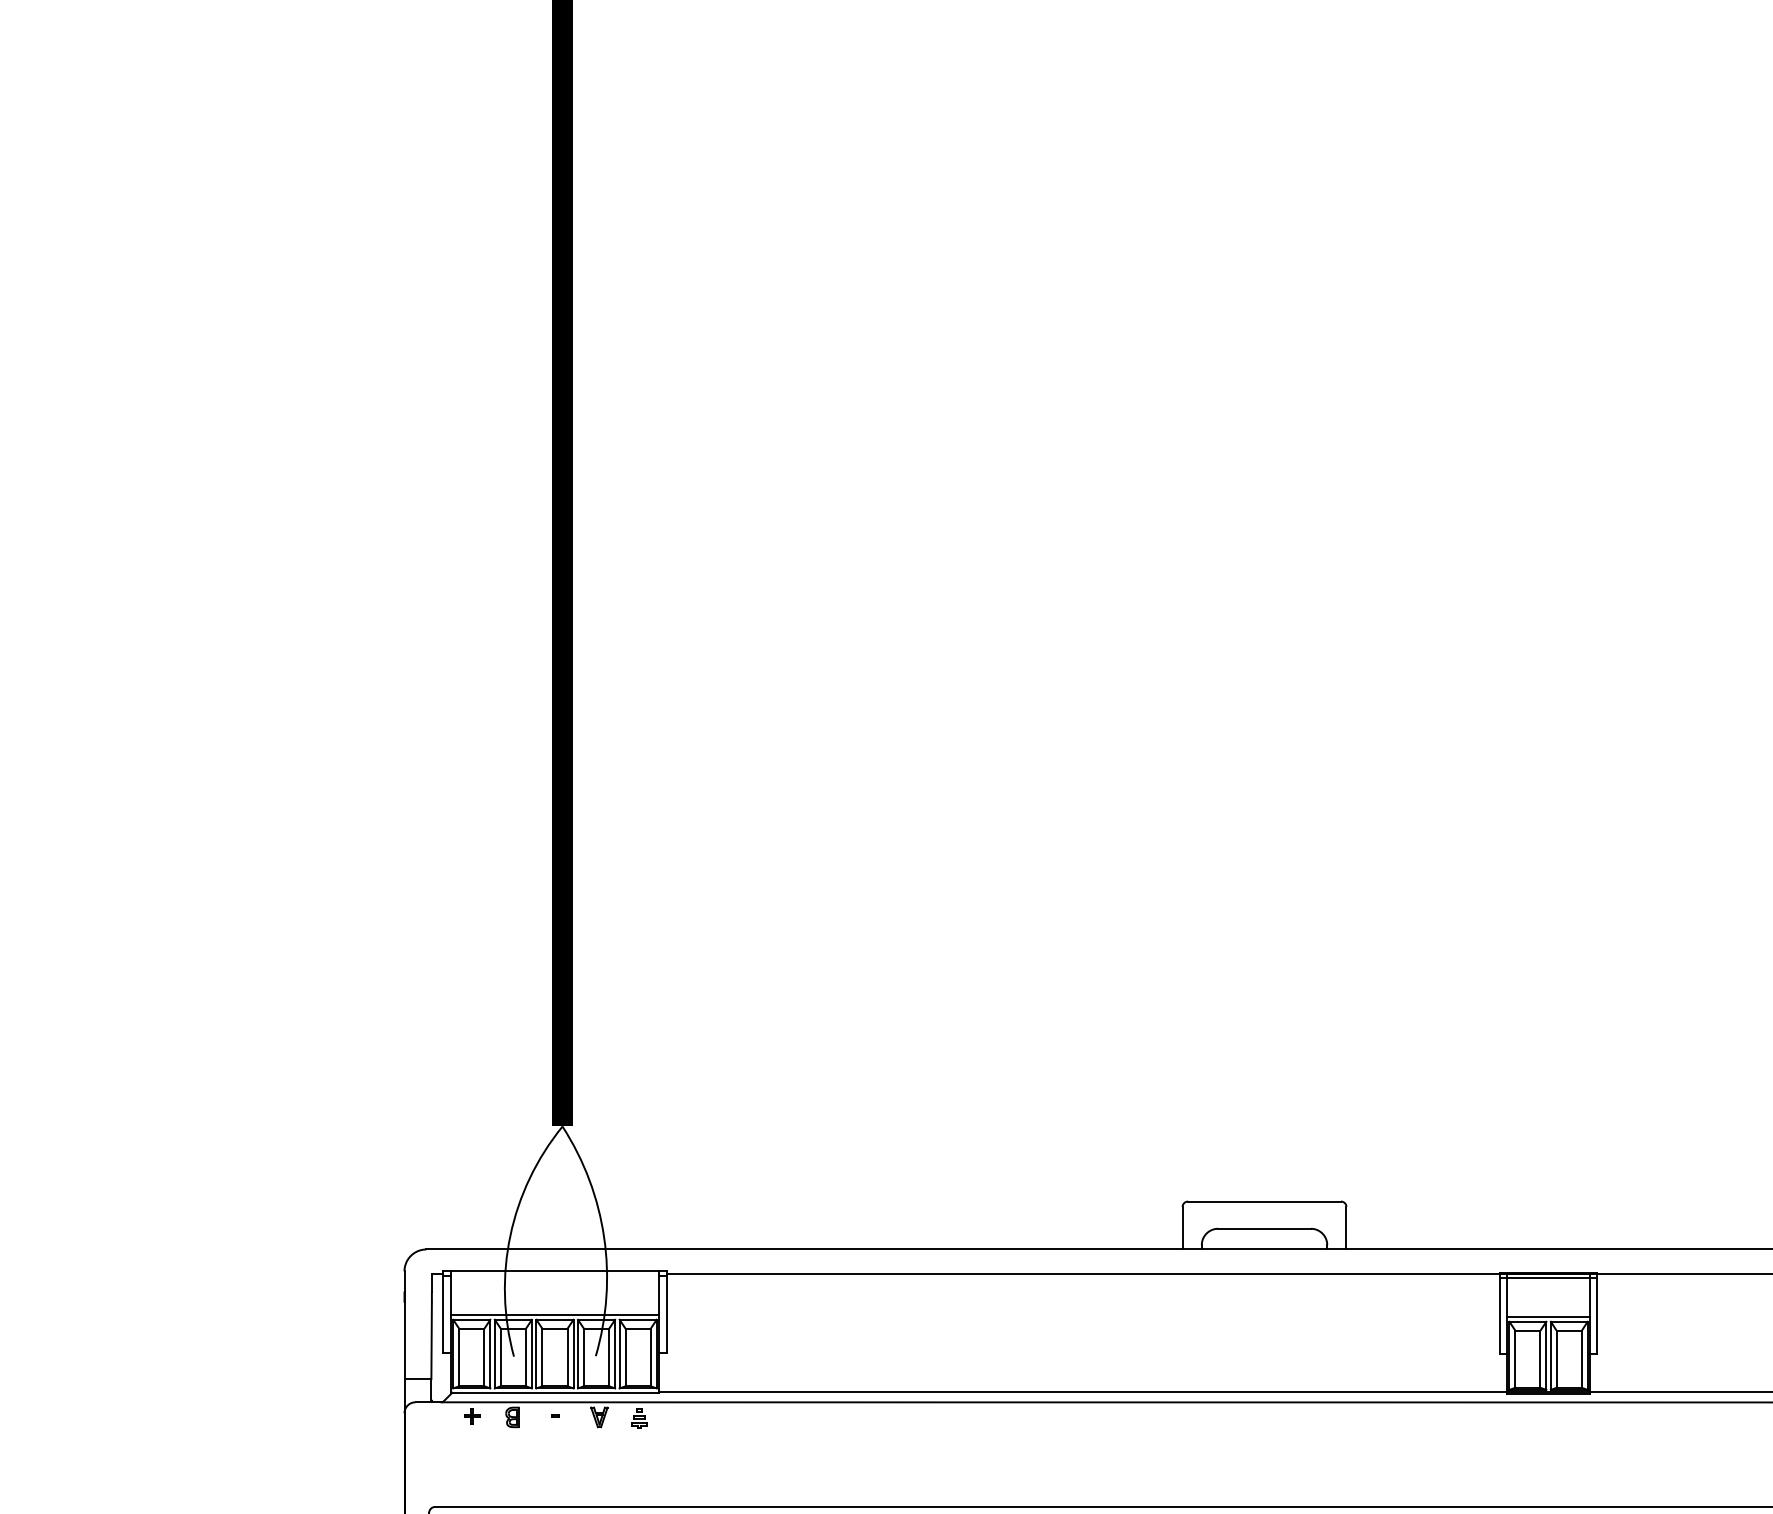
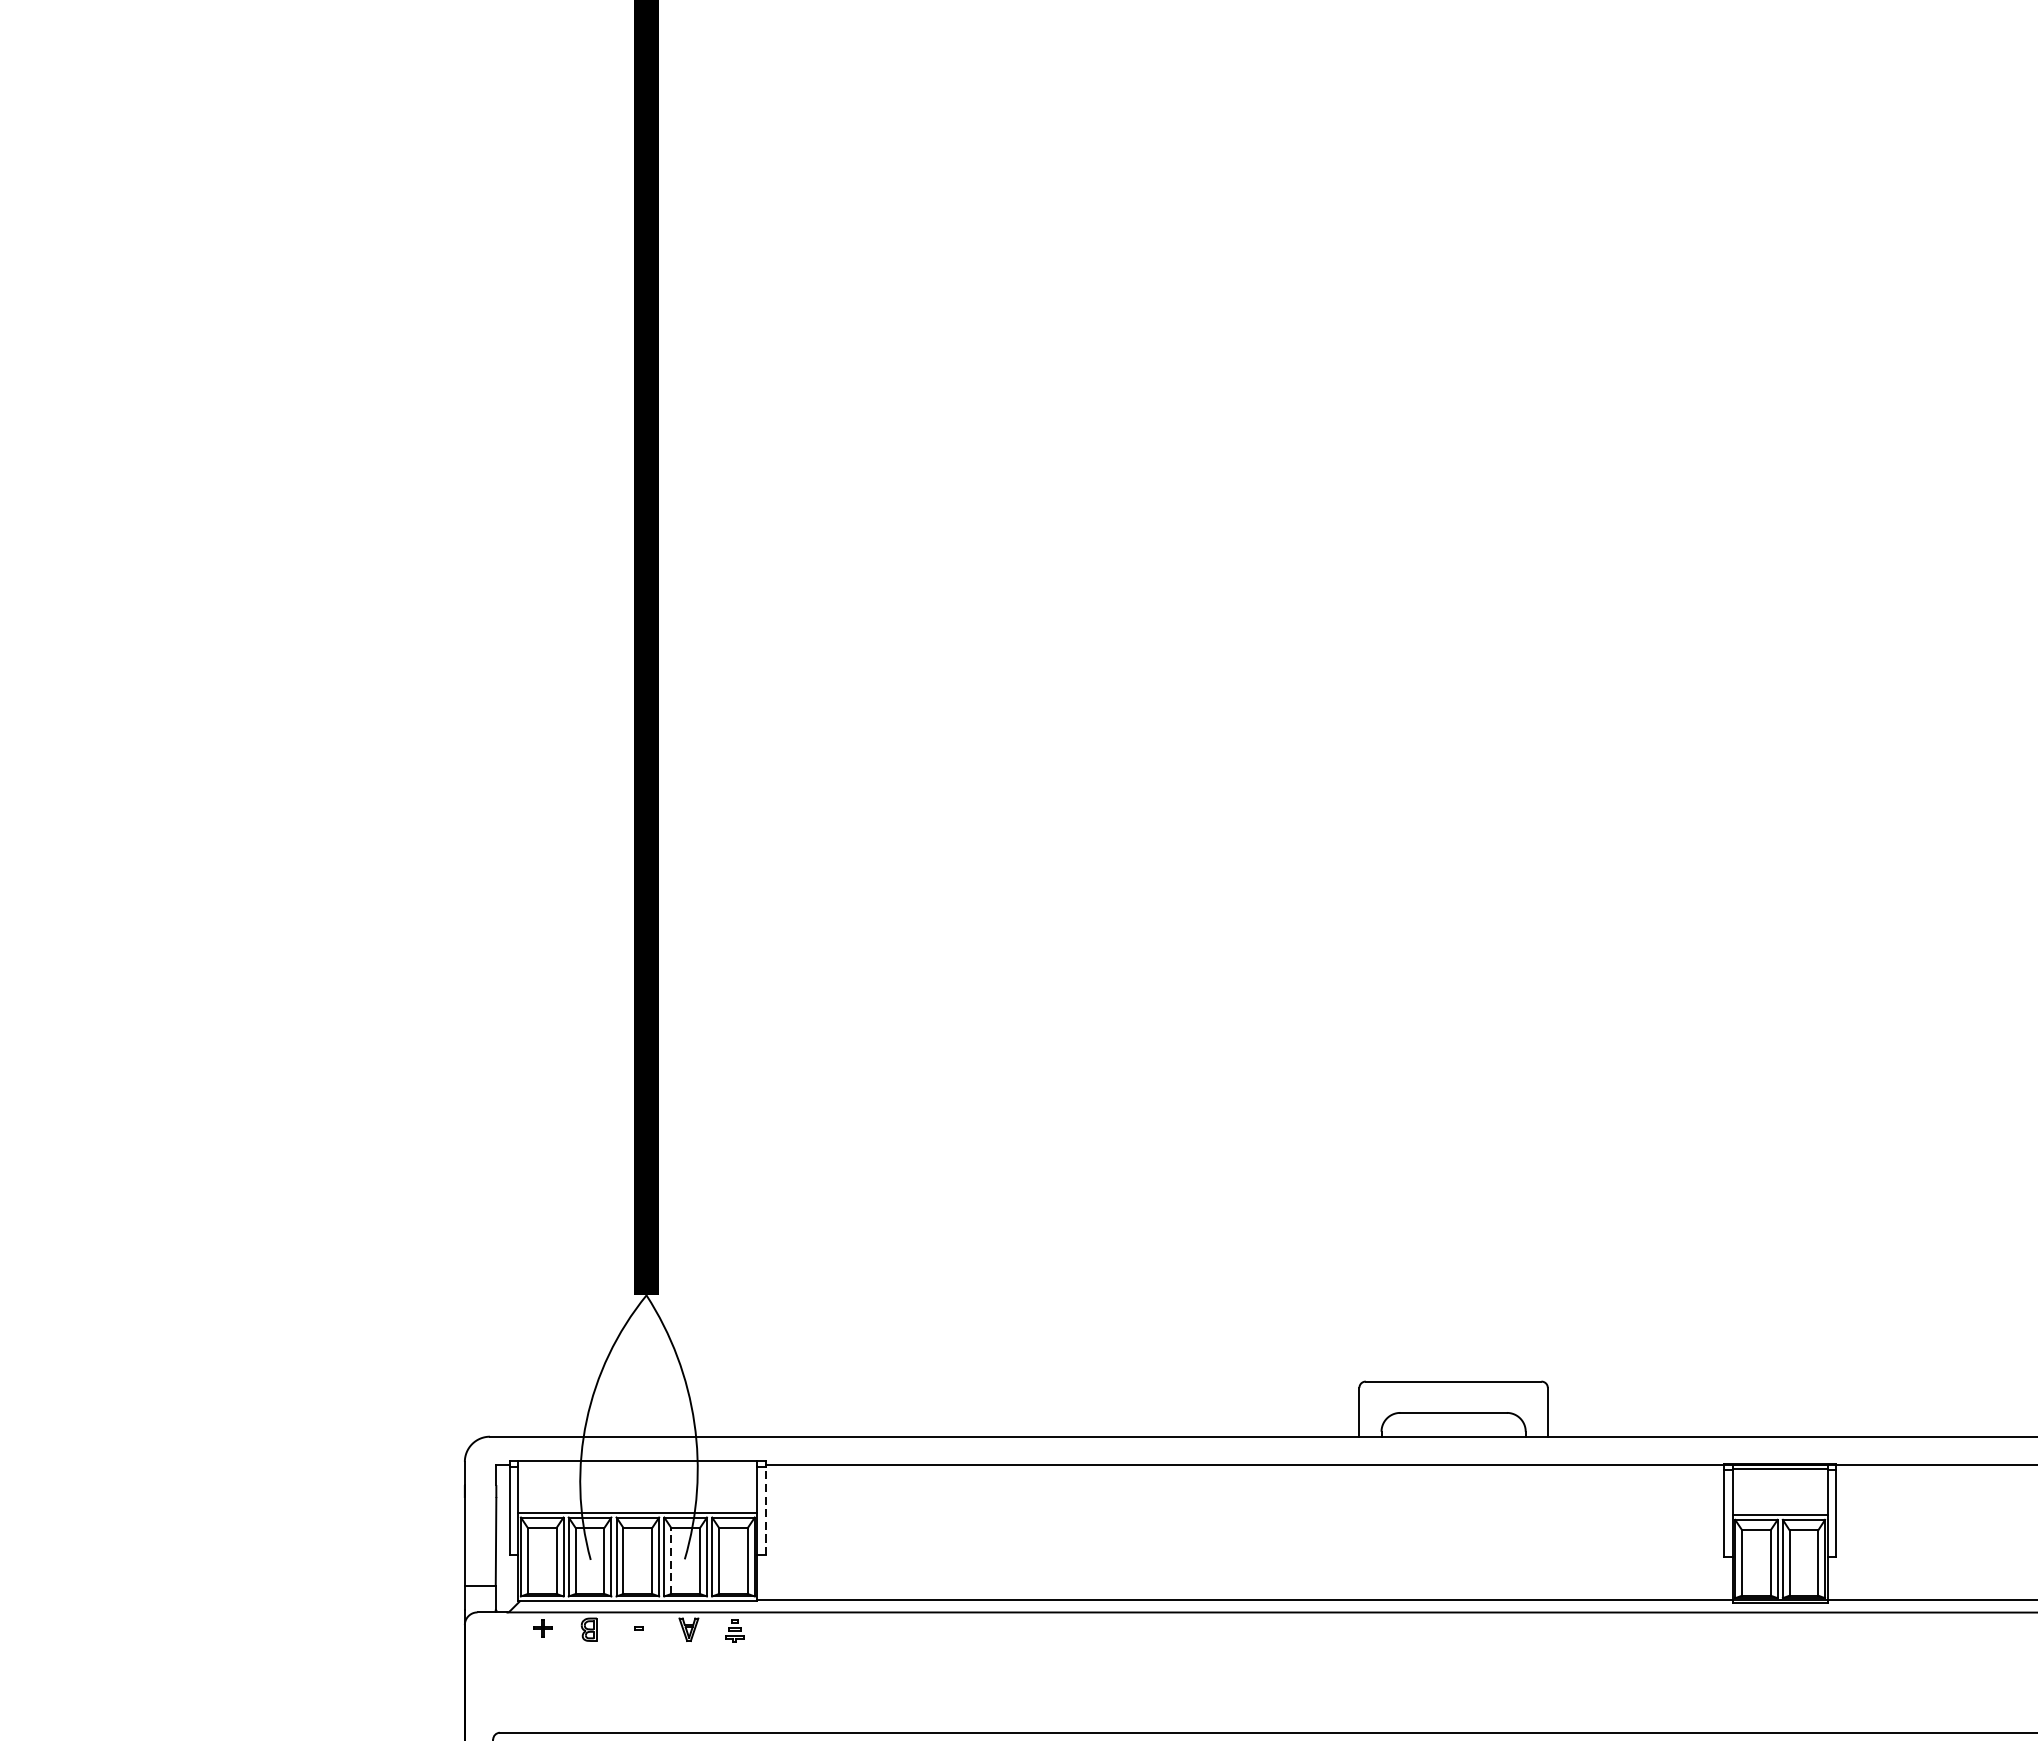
line: (666, 1313) -> (766, 1510), solid -> dashed
line: (584, 1357) -> (671, 1560), solid -> dashed

